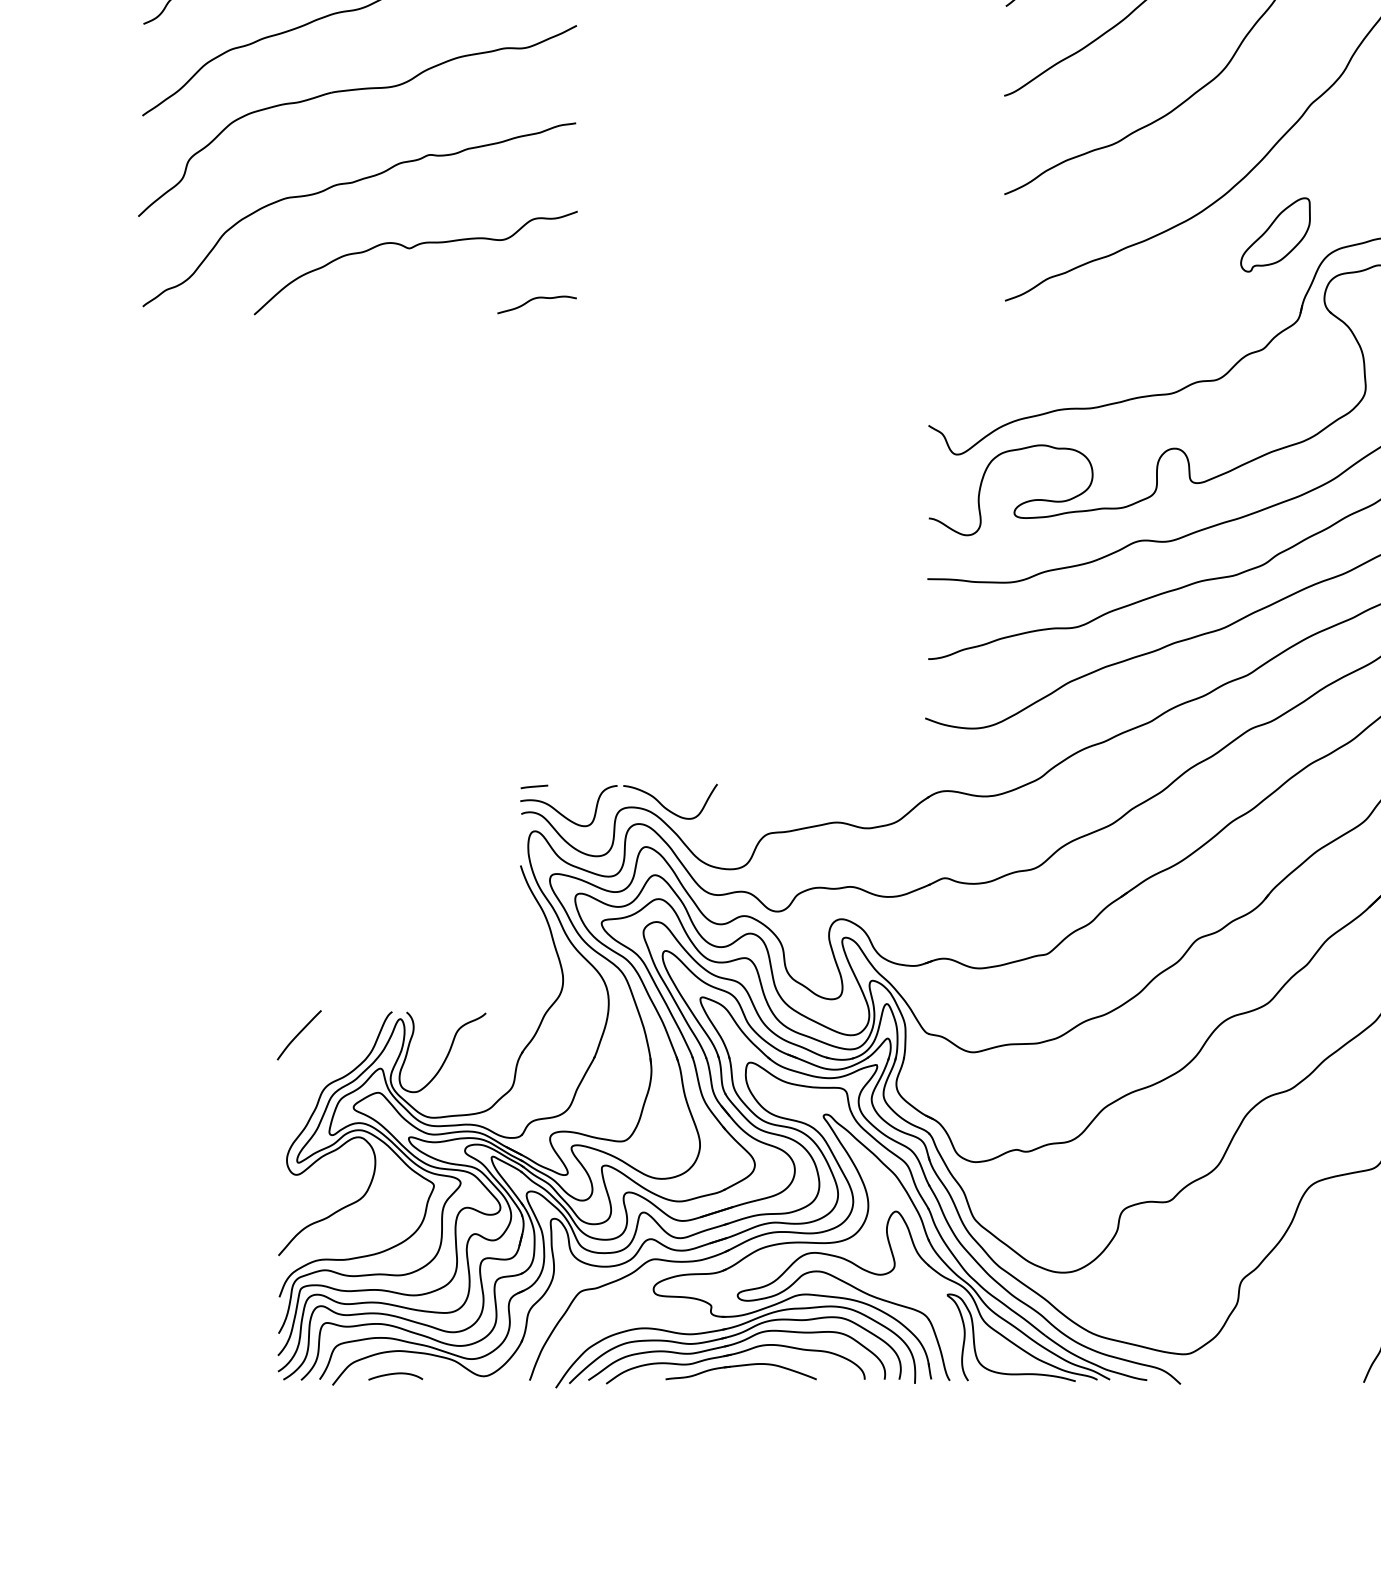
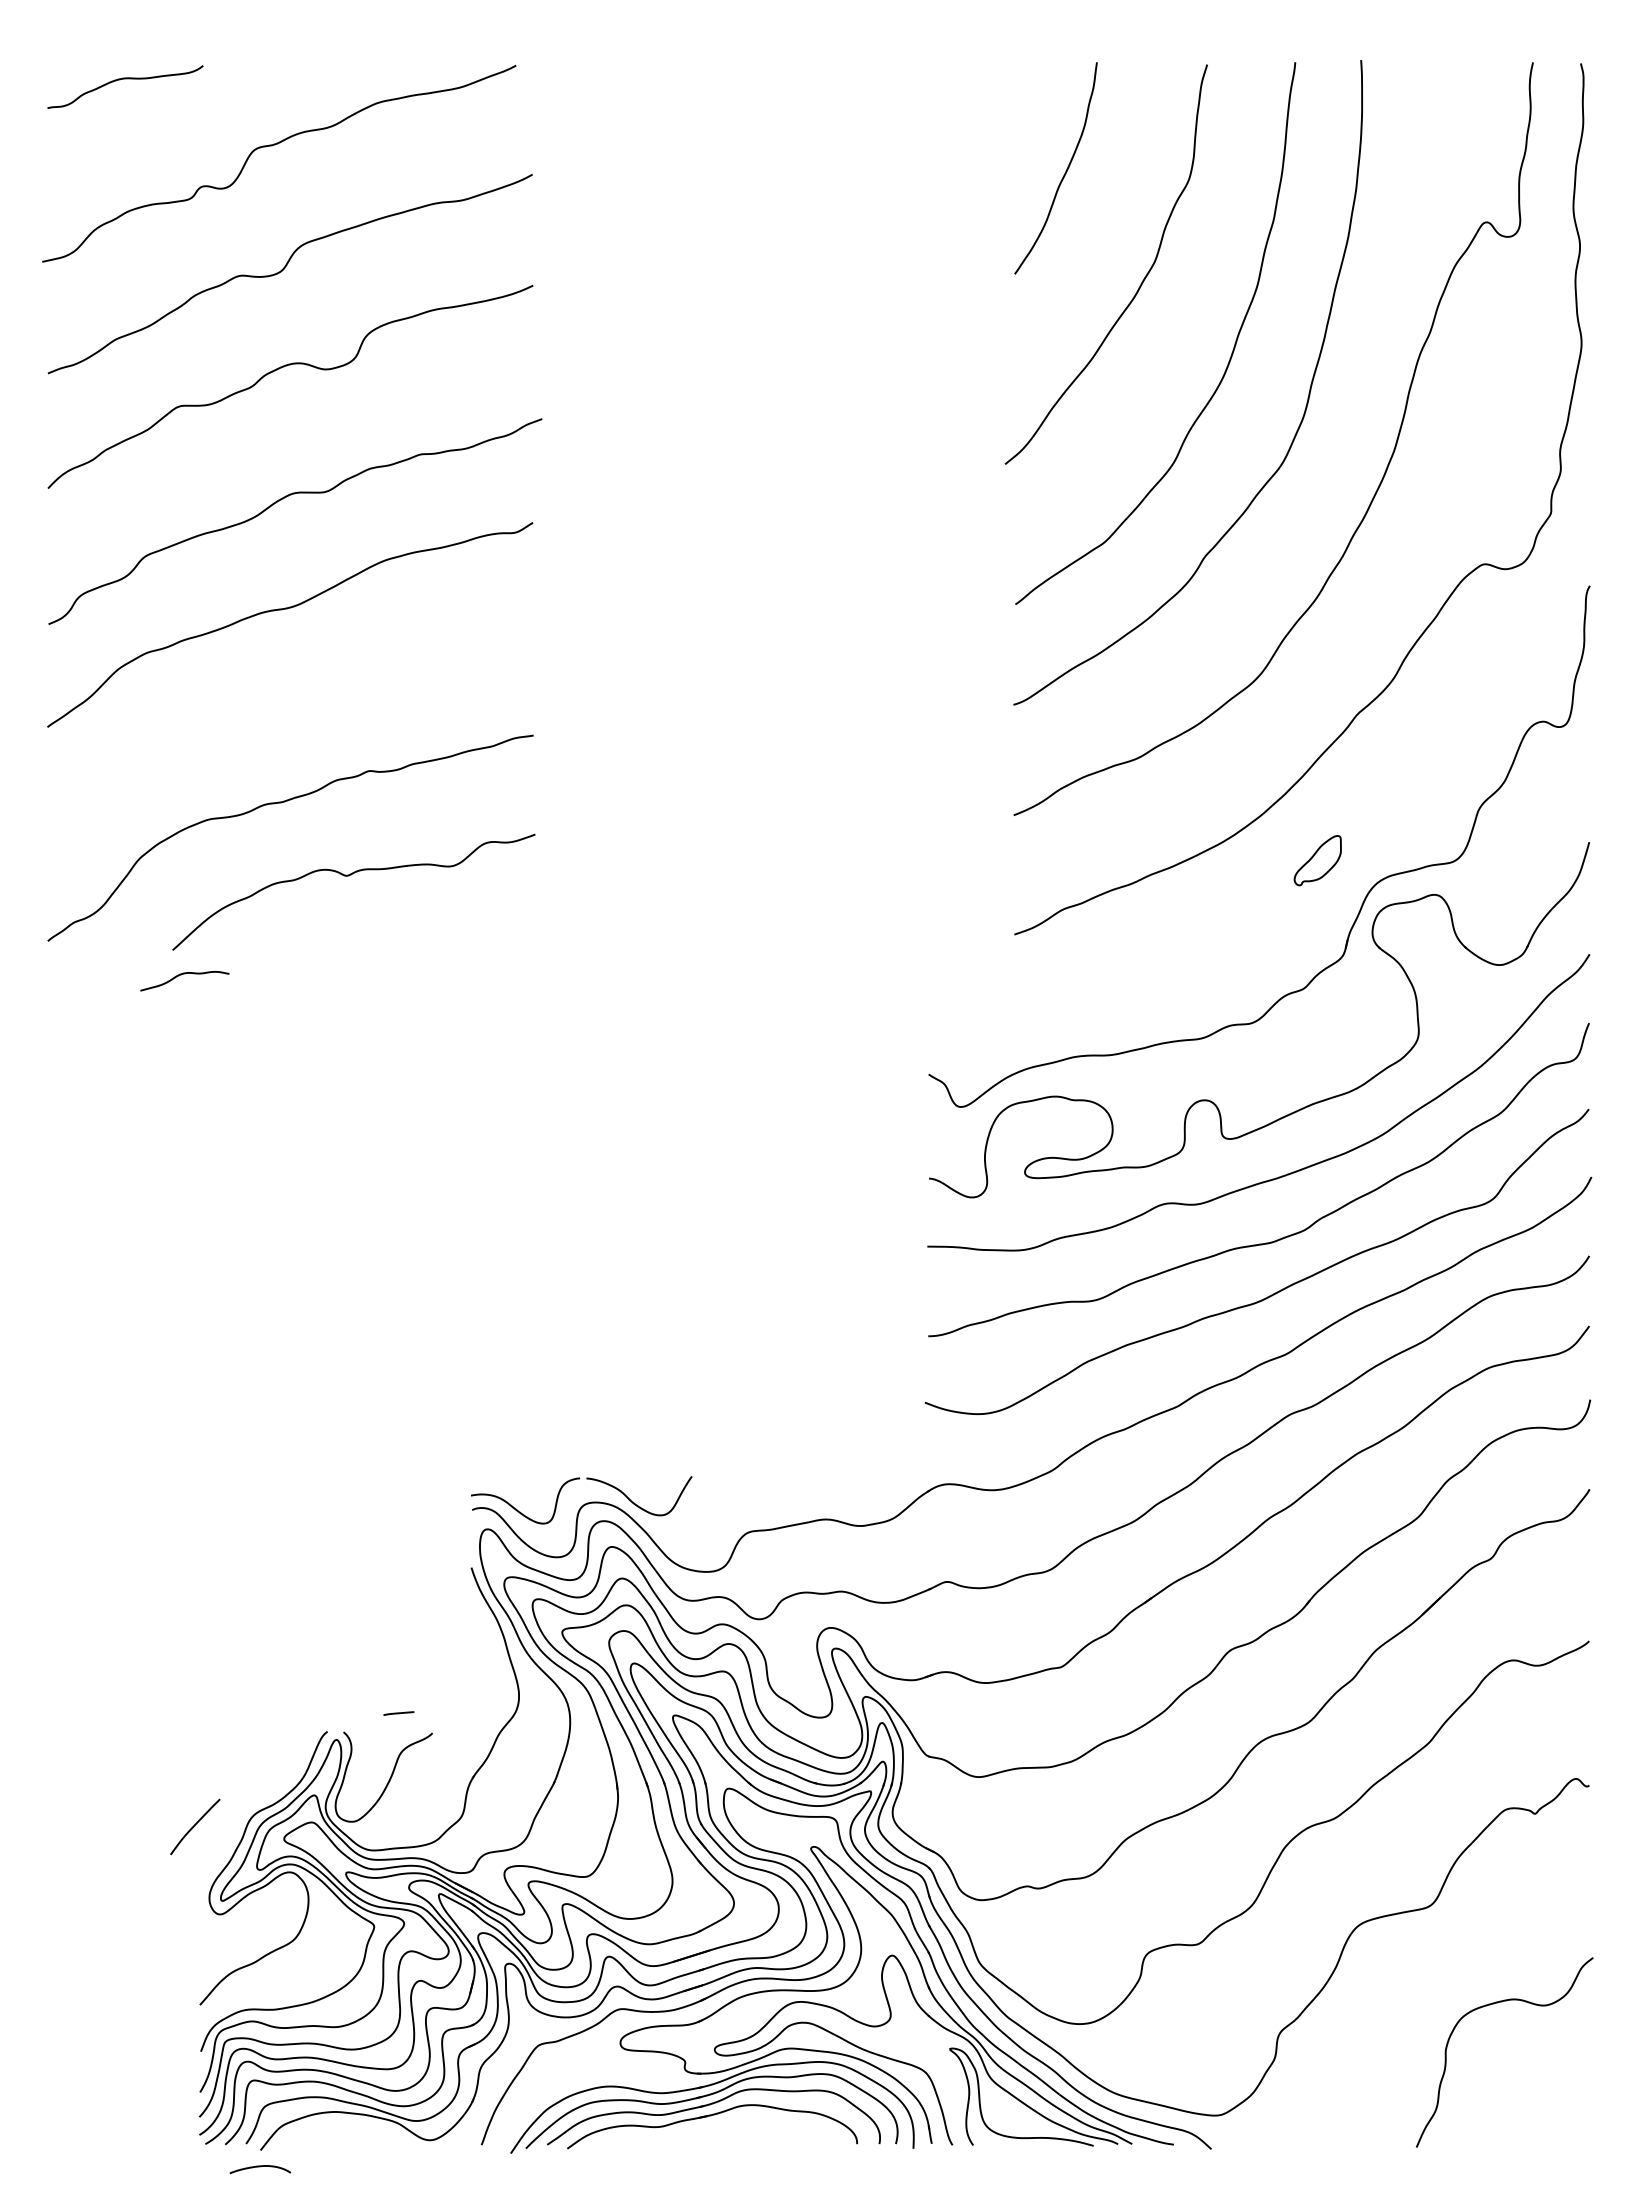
part: (352, 91) -> (282, 699), removed
part: (1275, 234) -> (1317, 860), size x0.6
curve: (534, 299) -> (181, 975), moved
line: (534, 786) -> (398, 1713), moved
curve: (299, 1033) -> (195, 1825), moved
part: (741, 1371) -> (718, 2134), removed
curve: (395, 1374) -> (260, 2167), moved

